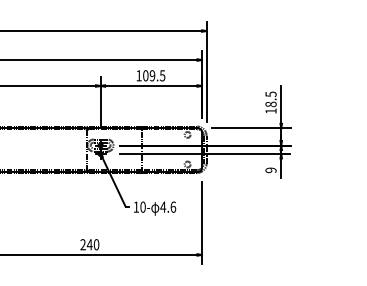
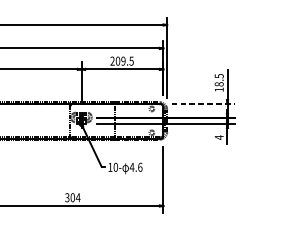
text: (138, 75) -> (112, 60), 109.5 -> 209.5
line: (251, 128) -> (203, 103), solid -> dashed
text: (270, 170) -> (218, 137), 9 -> 4
text: (89, 244) -> (72, 197), 240 -> 304

